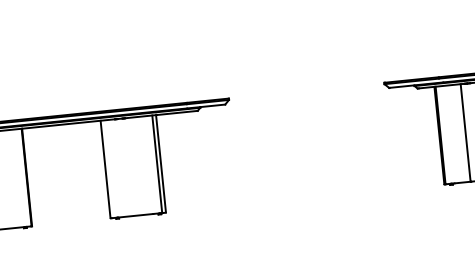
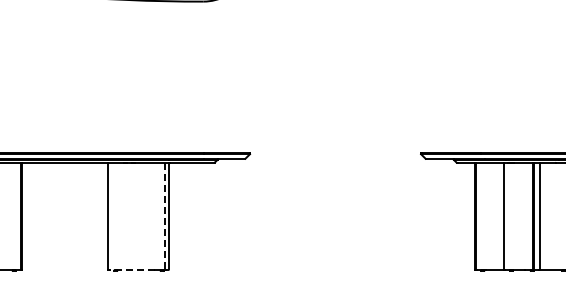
line: (156, 163) -> (164, 215), solid -> dashed
line: (132, 215) -> (132, 269), solid -> dashed

